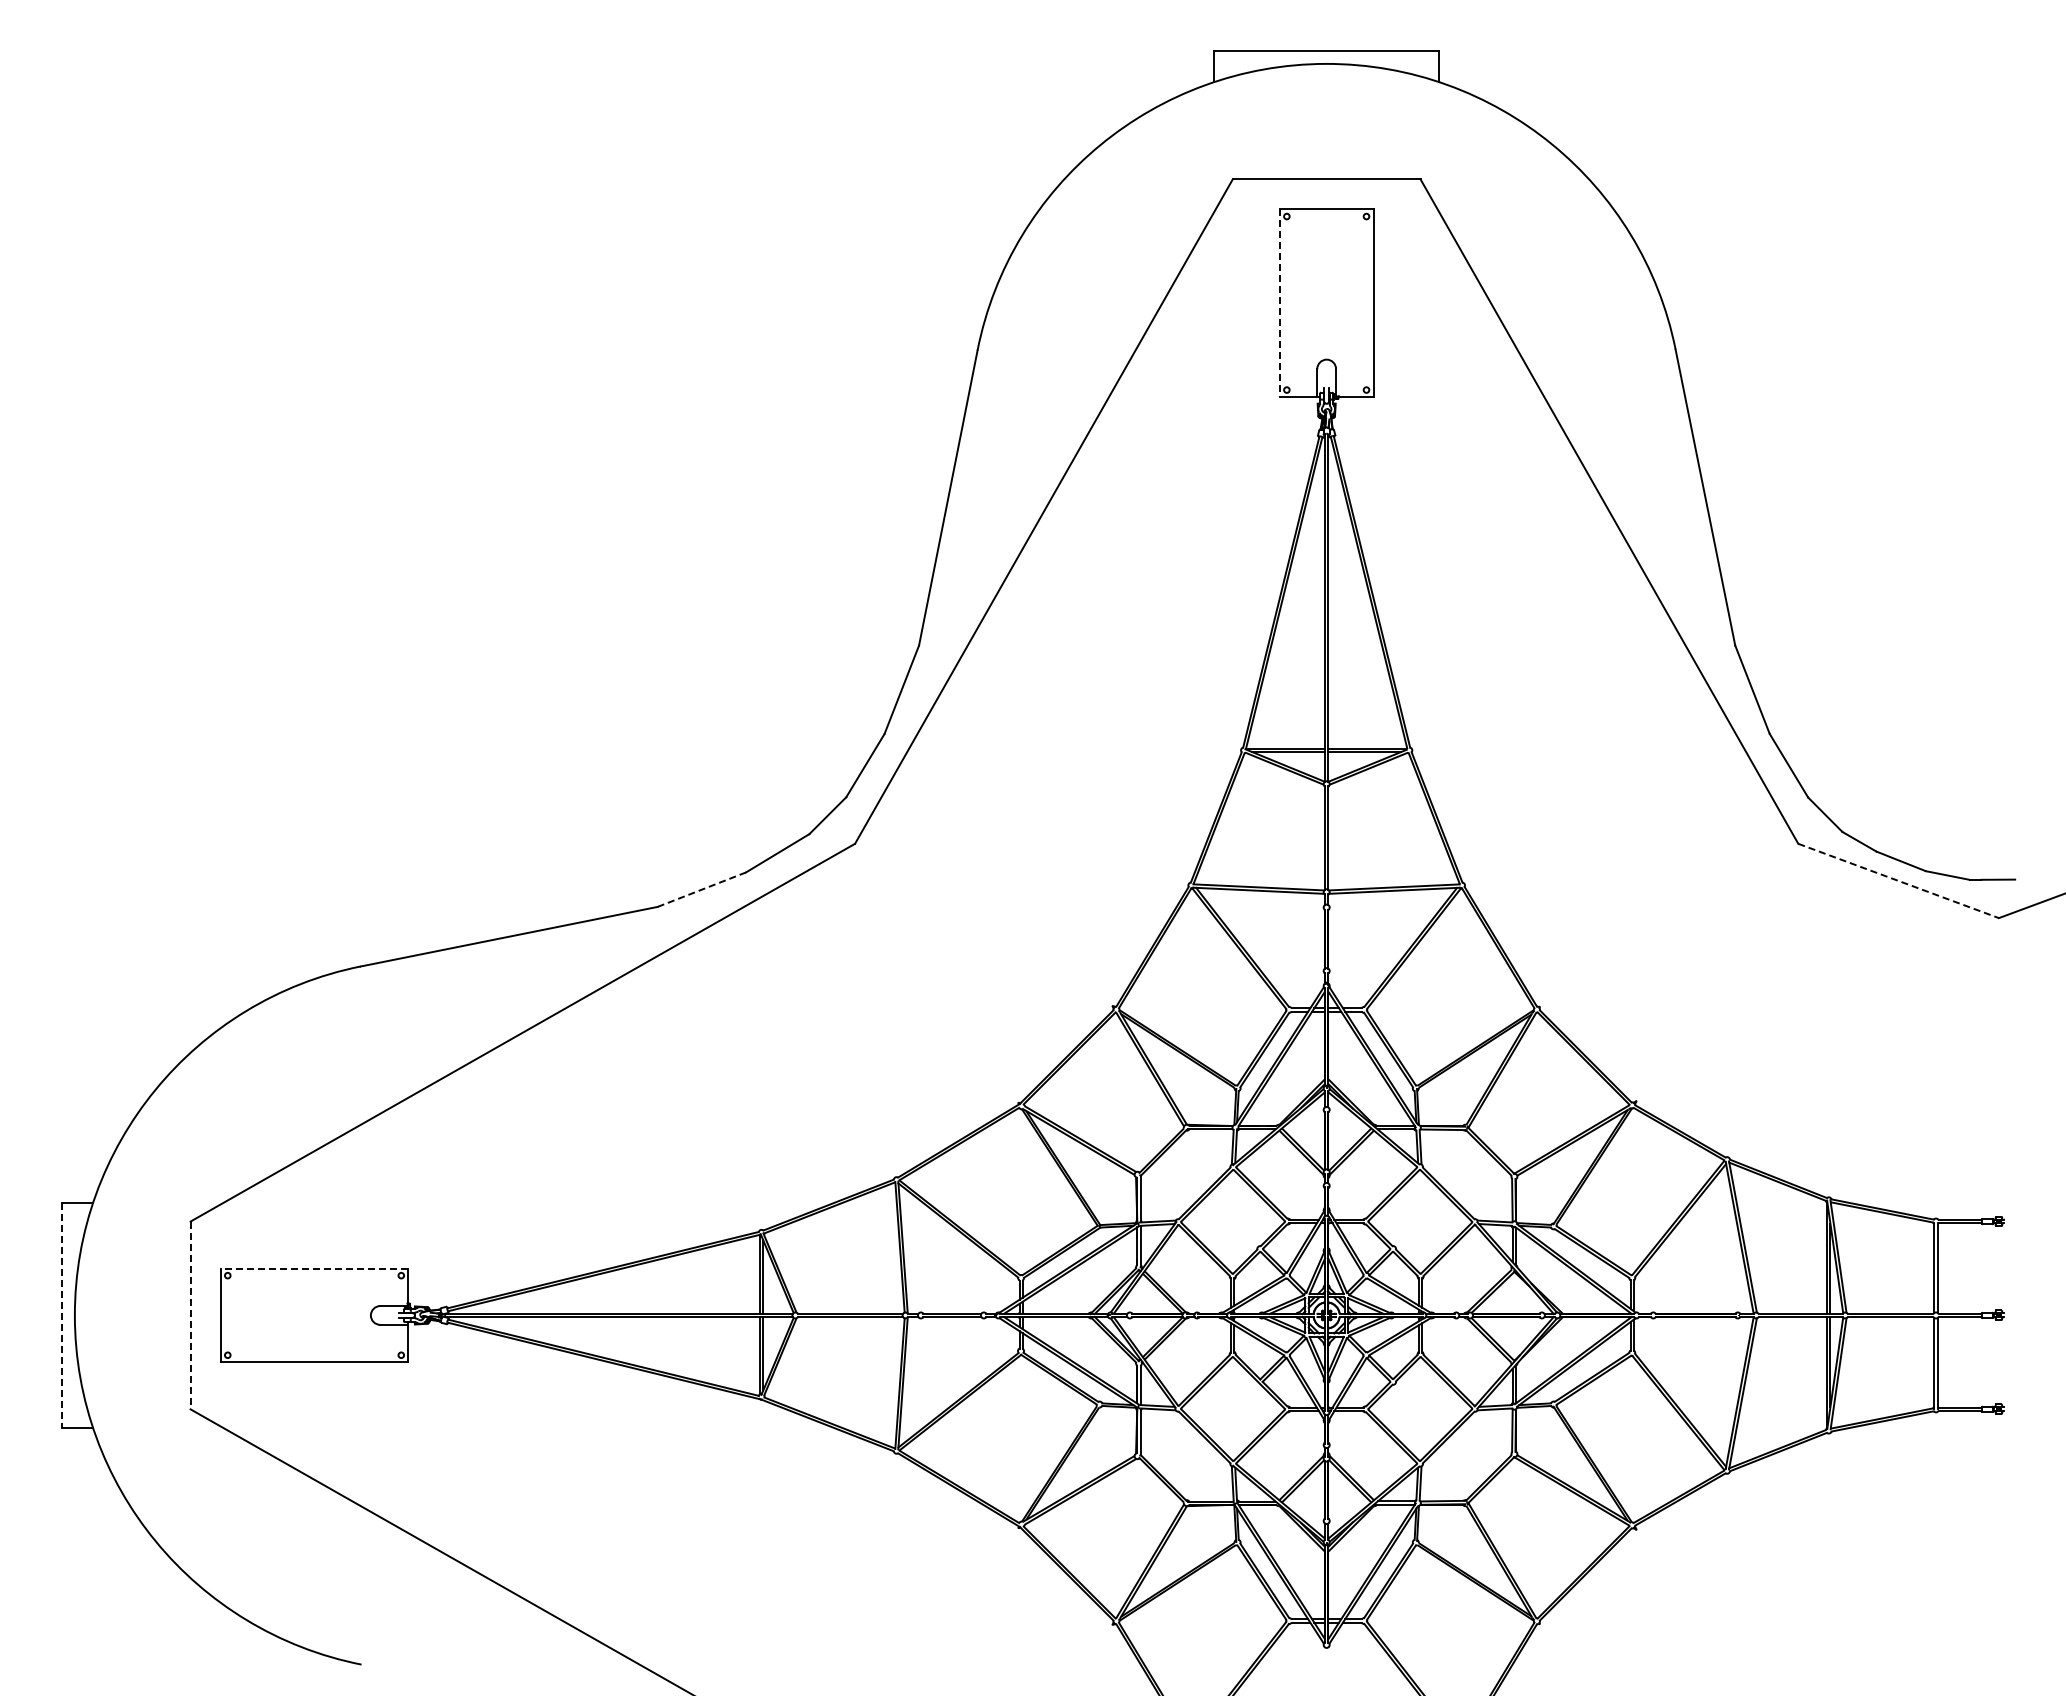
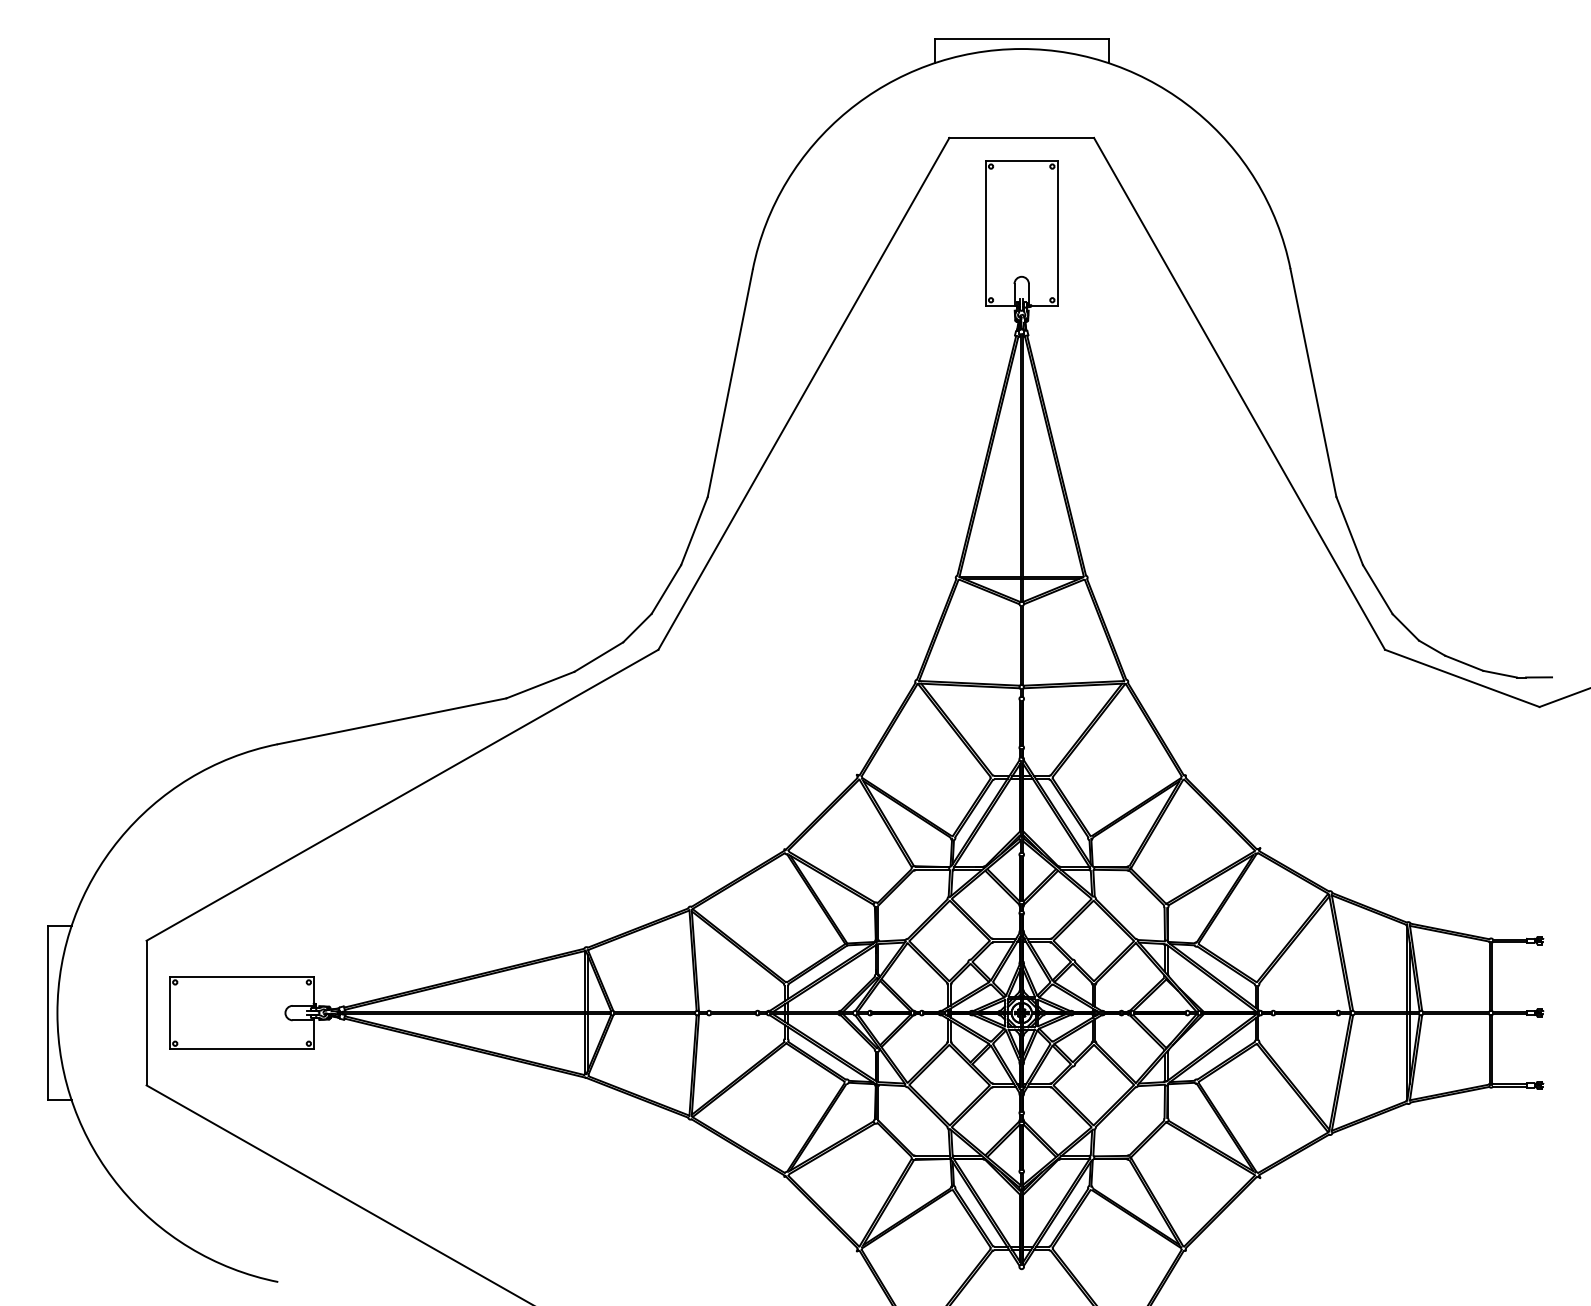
line: (1279, 303) -> (985, 233), dashed -> solid
line: (1898, 880) -> (1462, 678), dashed -> solid
line: (702, 889) -> (540, 684), dashed -> solid
line: (314, 1268) -> (242, 976), dashed -> solid
line: (61, 1315) -> (47, 1013), dashed -> solid
line: (190, 1315) -> (146, 1013), dashed -> solid

